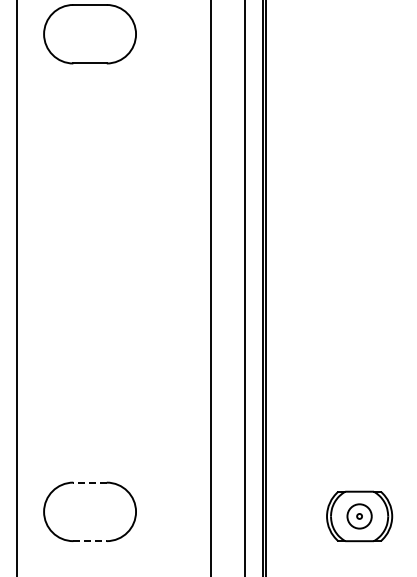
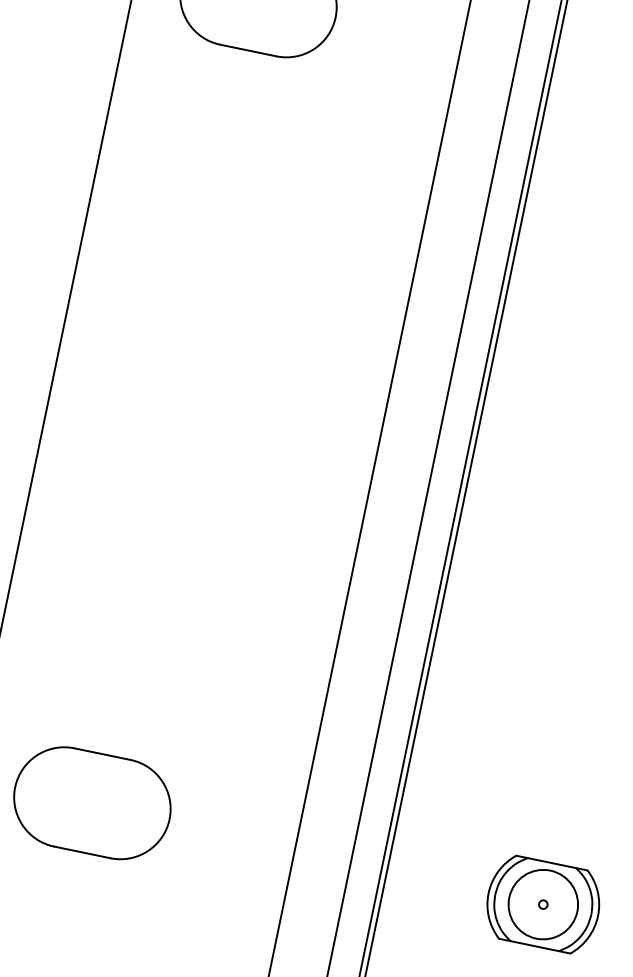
line: (90, 482) -> (103, 754), dashed -> solid
circle: (359, 516) -> (543, 904), size x1.67
line: (90, 541) -> (82, 853), dashed -> solid

